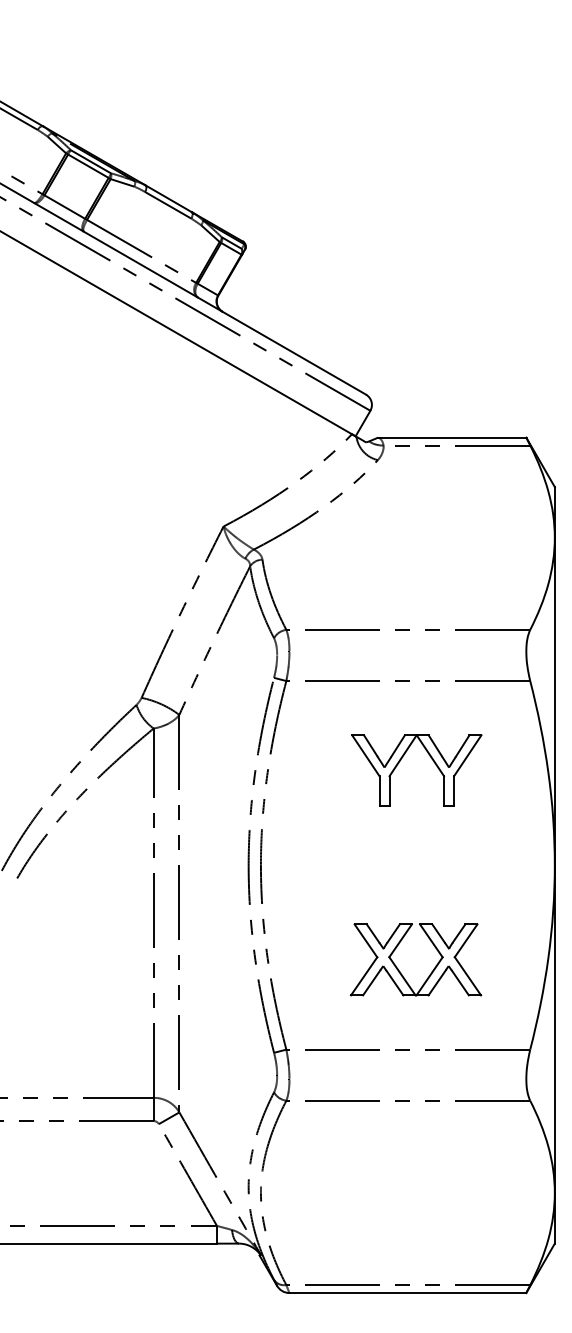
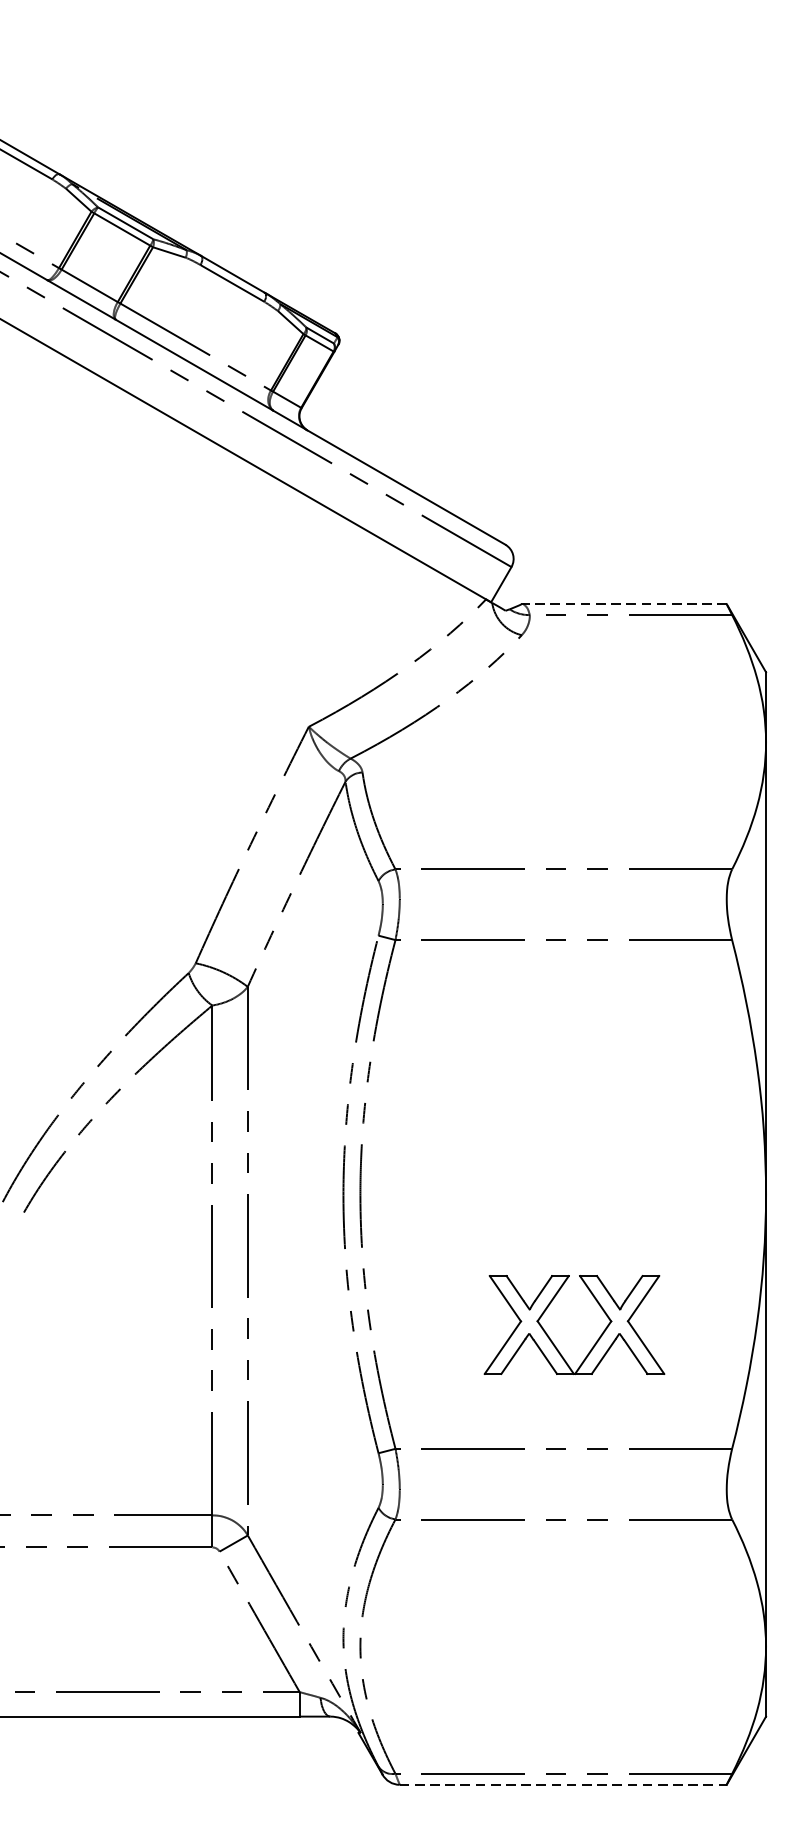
line: (452, 437) -> (624, 603), solid -> dashed
part: (401, 760) -> (554, 1049), removed
line: (408, 1293) -> (564, 1785), solid -> dashed

